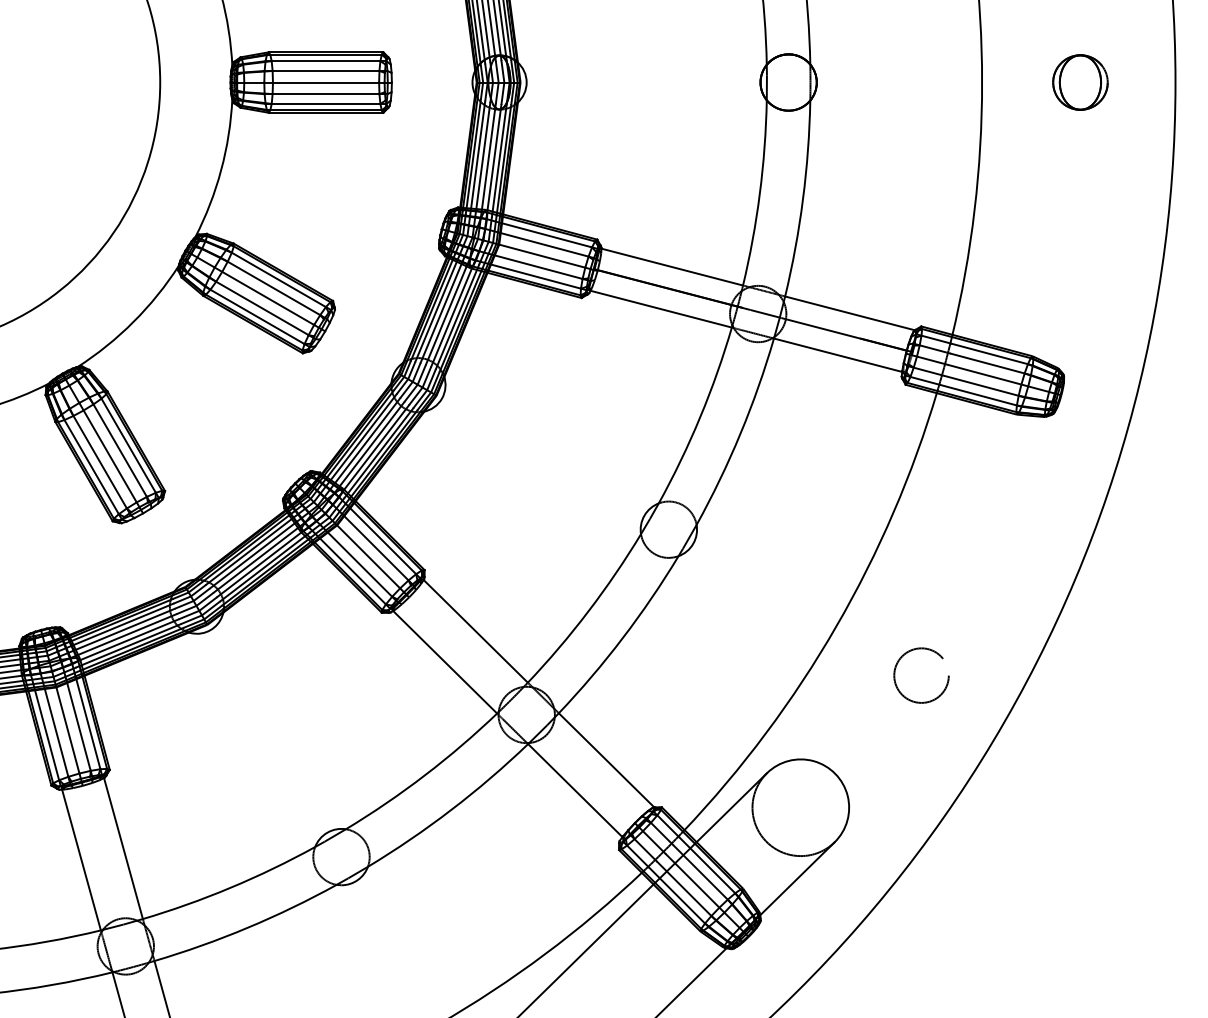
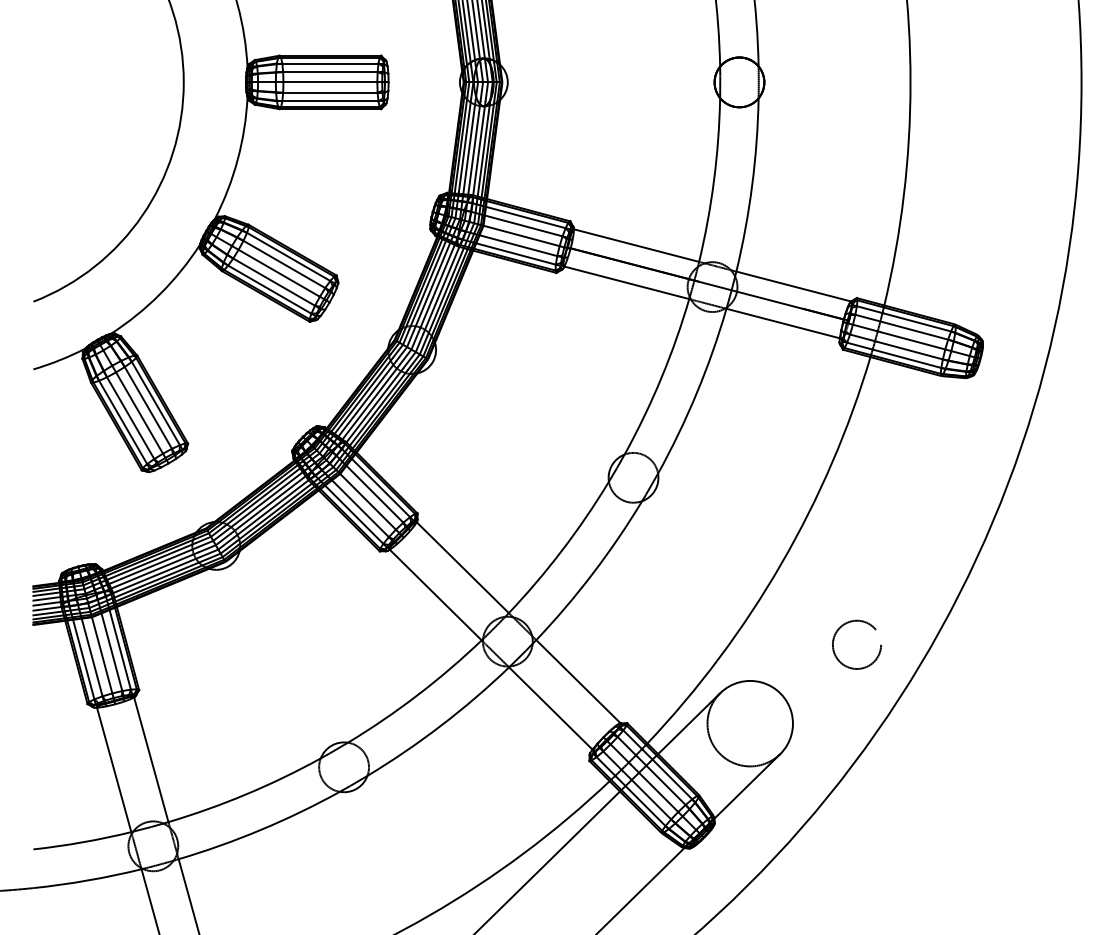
part: (1080, 82) -> (997, 82), removed
circle: (921, 675) -> (856, 644), moved

